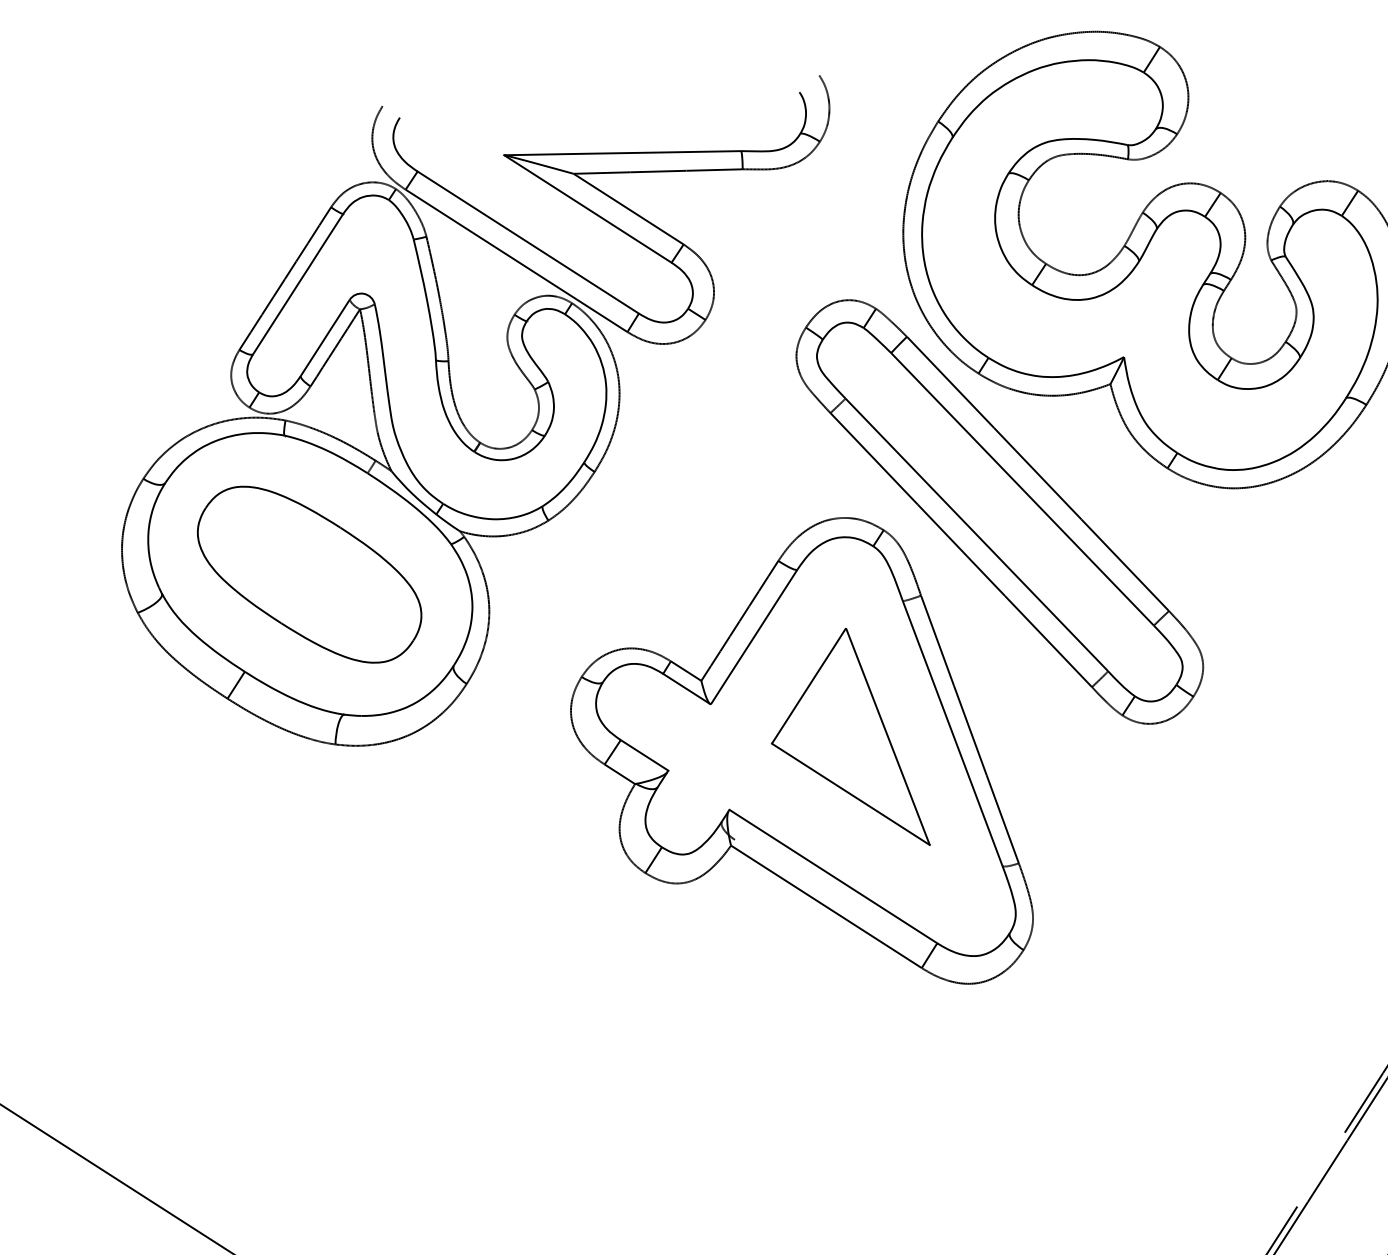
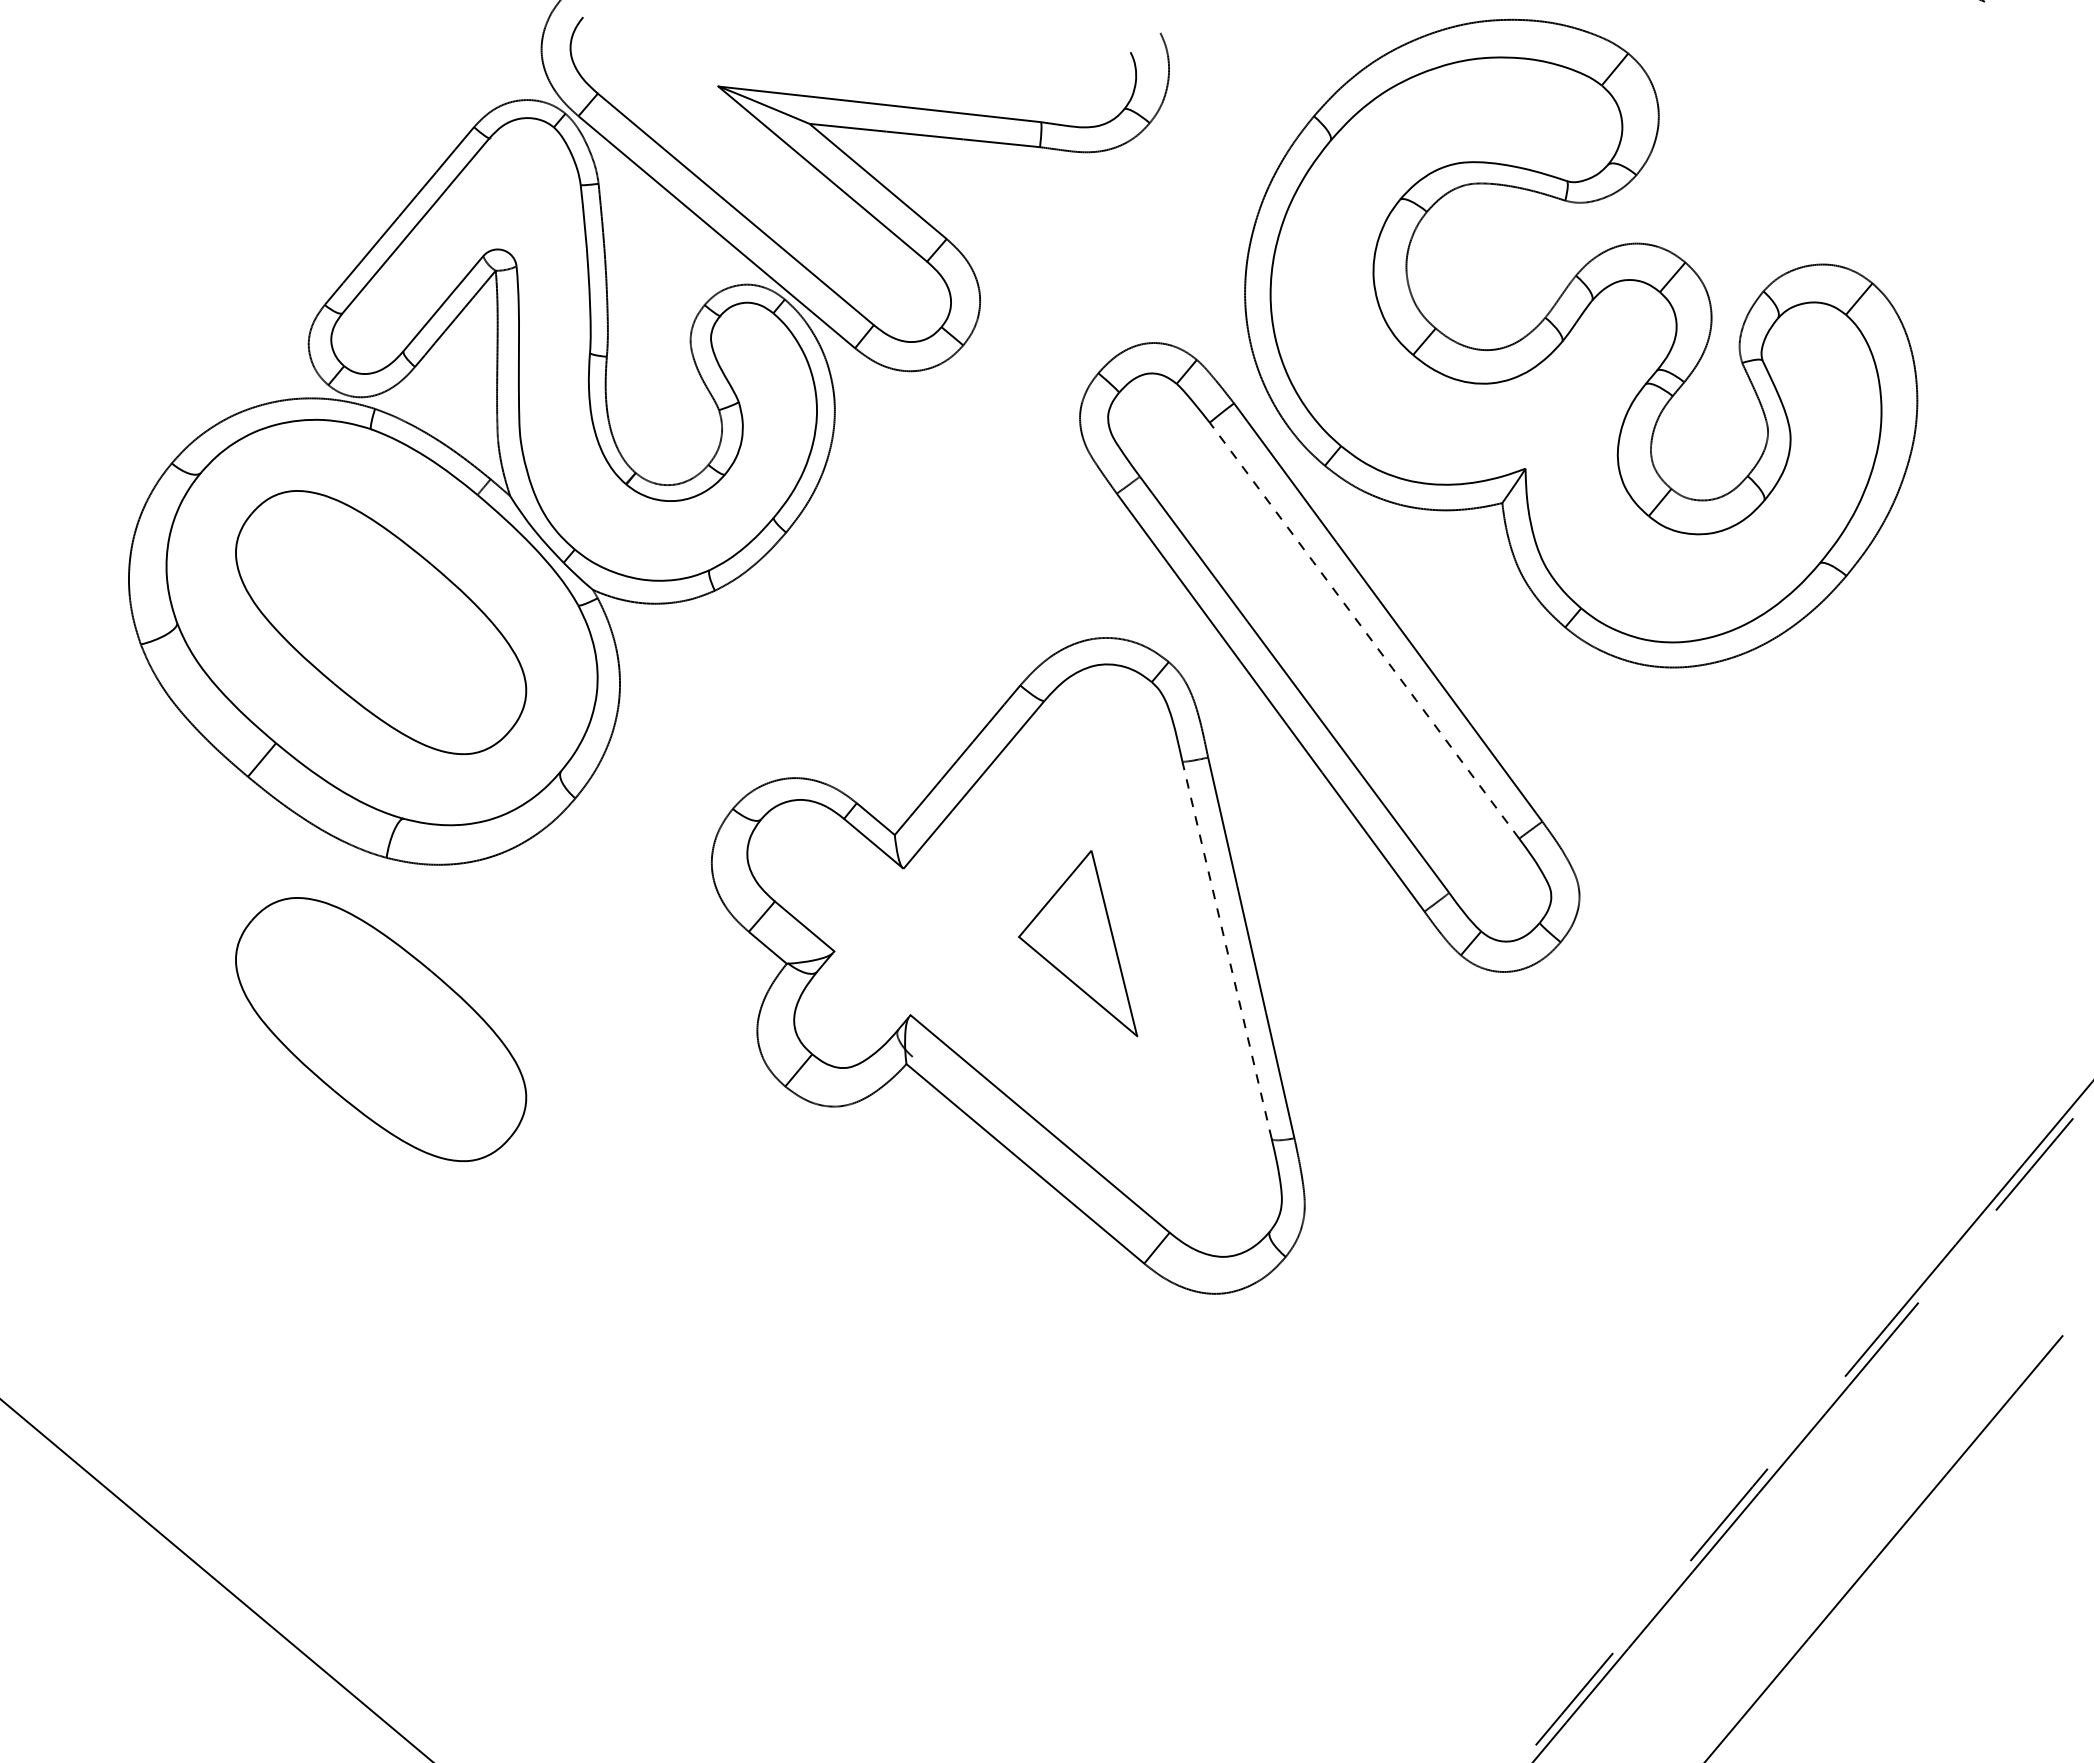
line: (1022, 489) -> (1364, 630), solid -> dashed
line: (952, 732) -> (1226, 949), solid -> dashed
part: (843, 742) -> (1077, 943), size x0.6
part: (347, 869) -> (381, 1029), added

